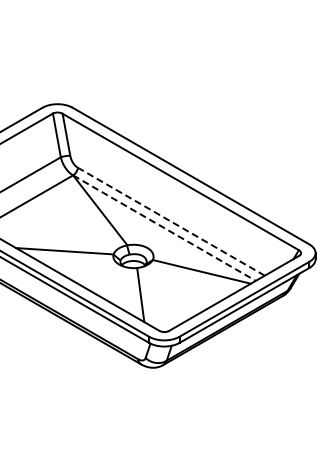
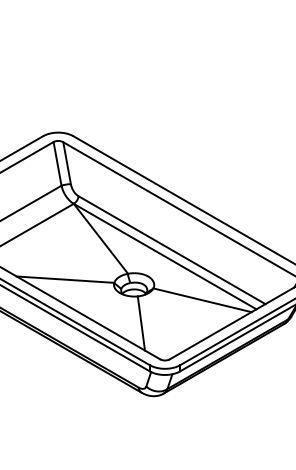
line: (171, 221) -> (172, 249), dashed -> solid
line: (164, 228) -> (165, 256), dashed -> solid

